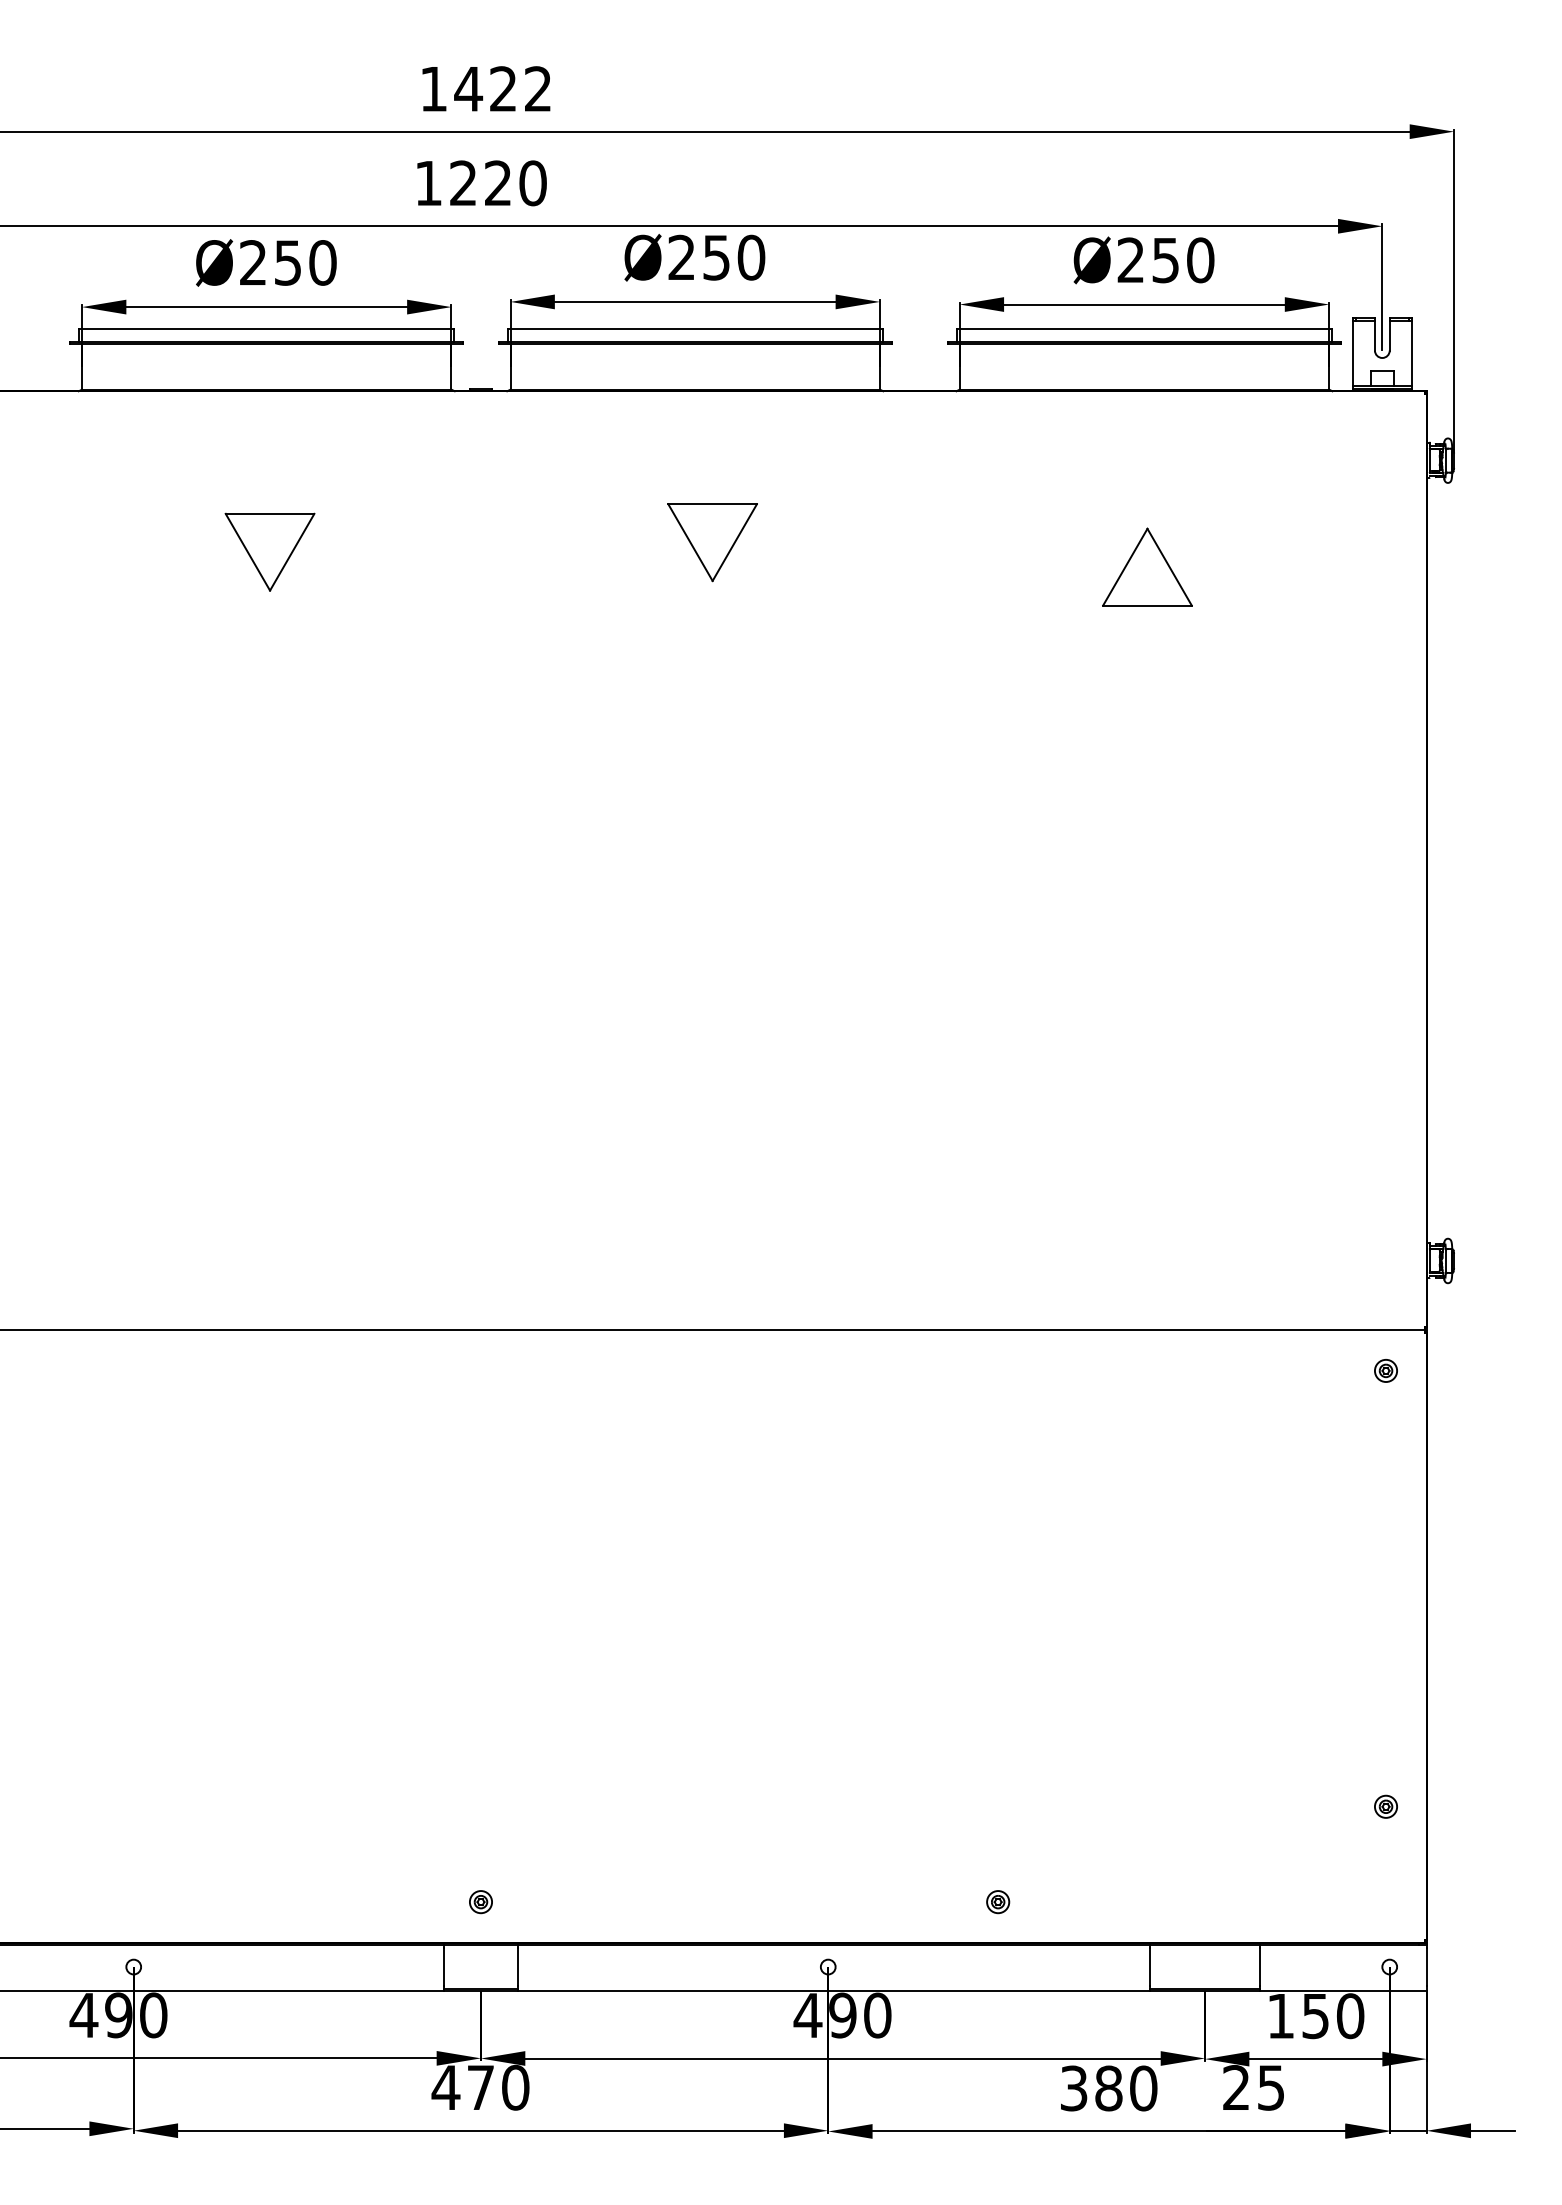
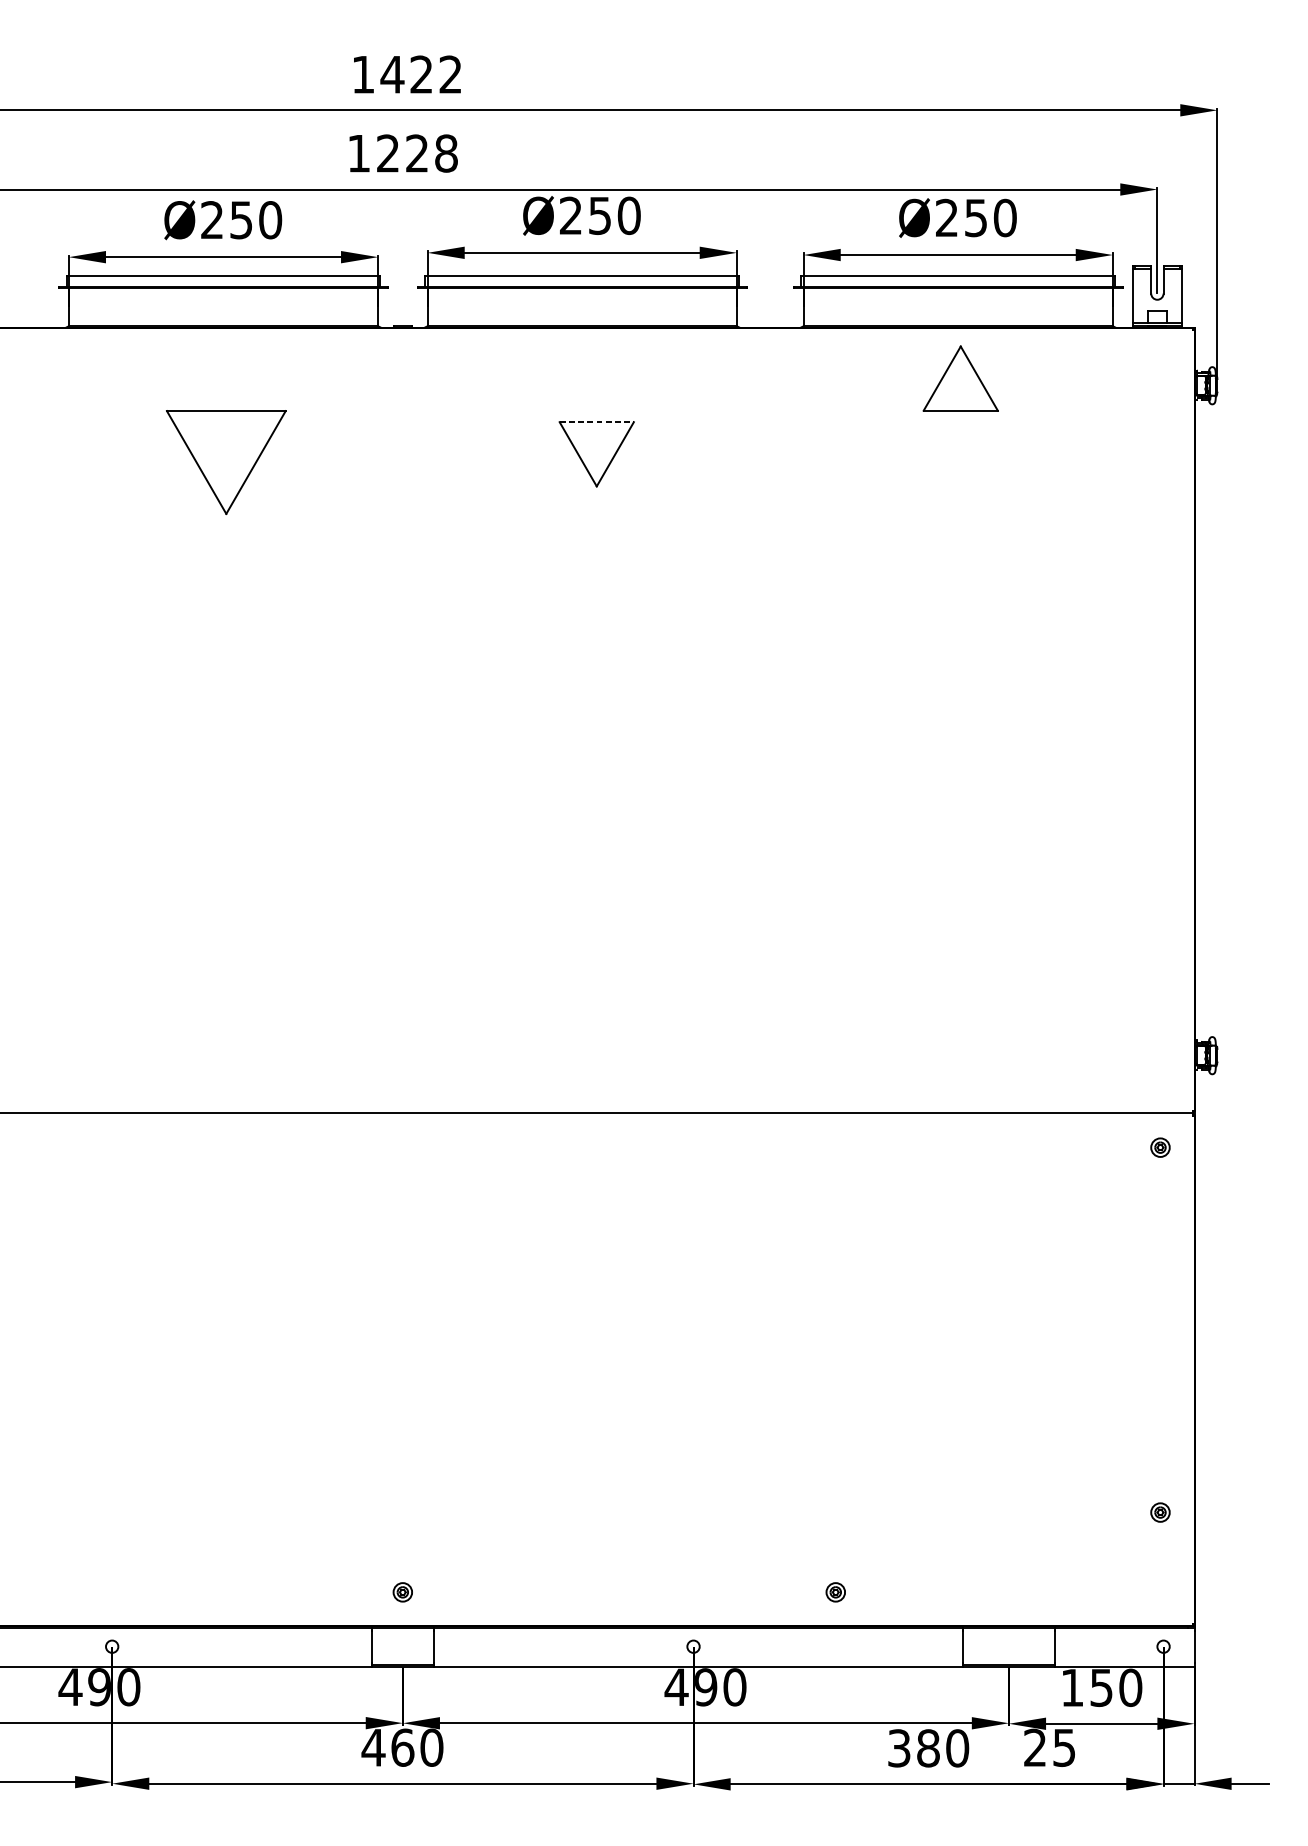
text: (532, 183) -> (445, 153), 1220 -> 1228
line: (713, 504) -> (597, 422), solid -> dashed
part: (269, 551) -> (225, 461), size x1.6
part: (1147, 566) -> (960, 378), moved
text: (480, 2087) -> (402, 1747), 470 -> 460

